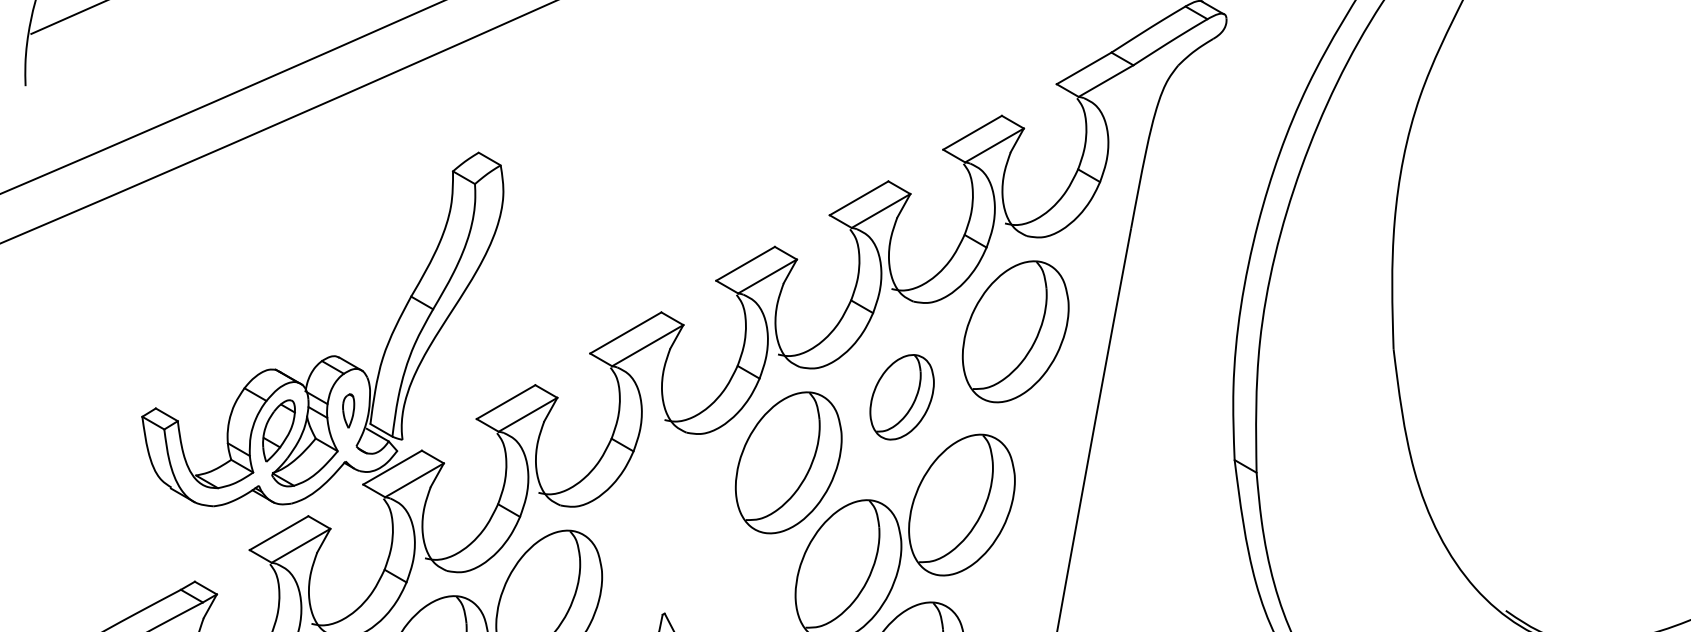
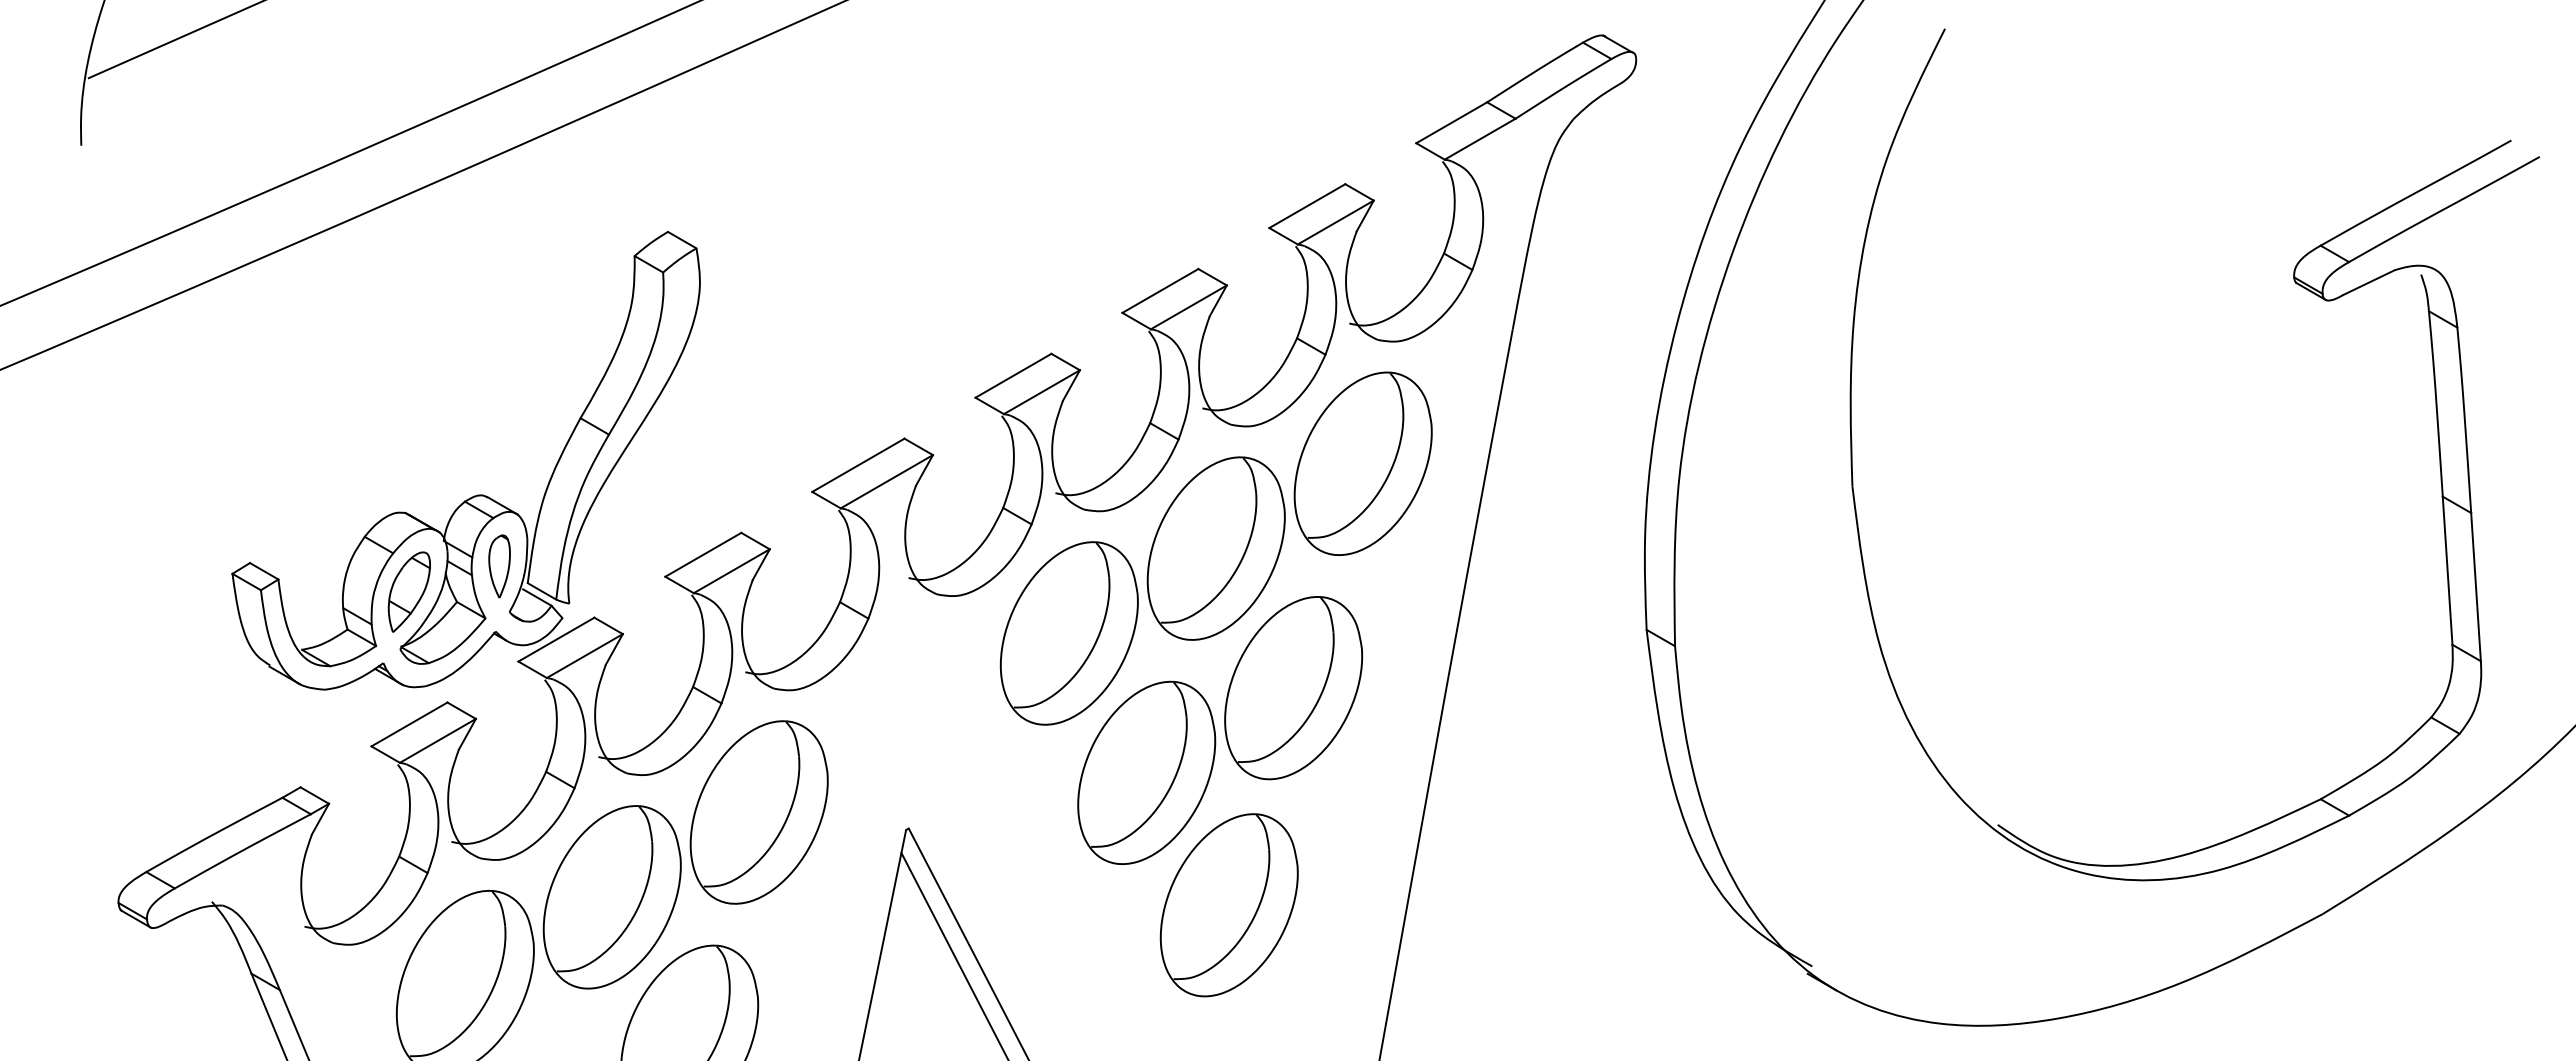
part: (901, 397) -> (1215, 548), size x1.67
part: (348, 411) -> (499, 566), size x1.43

